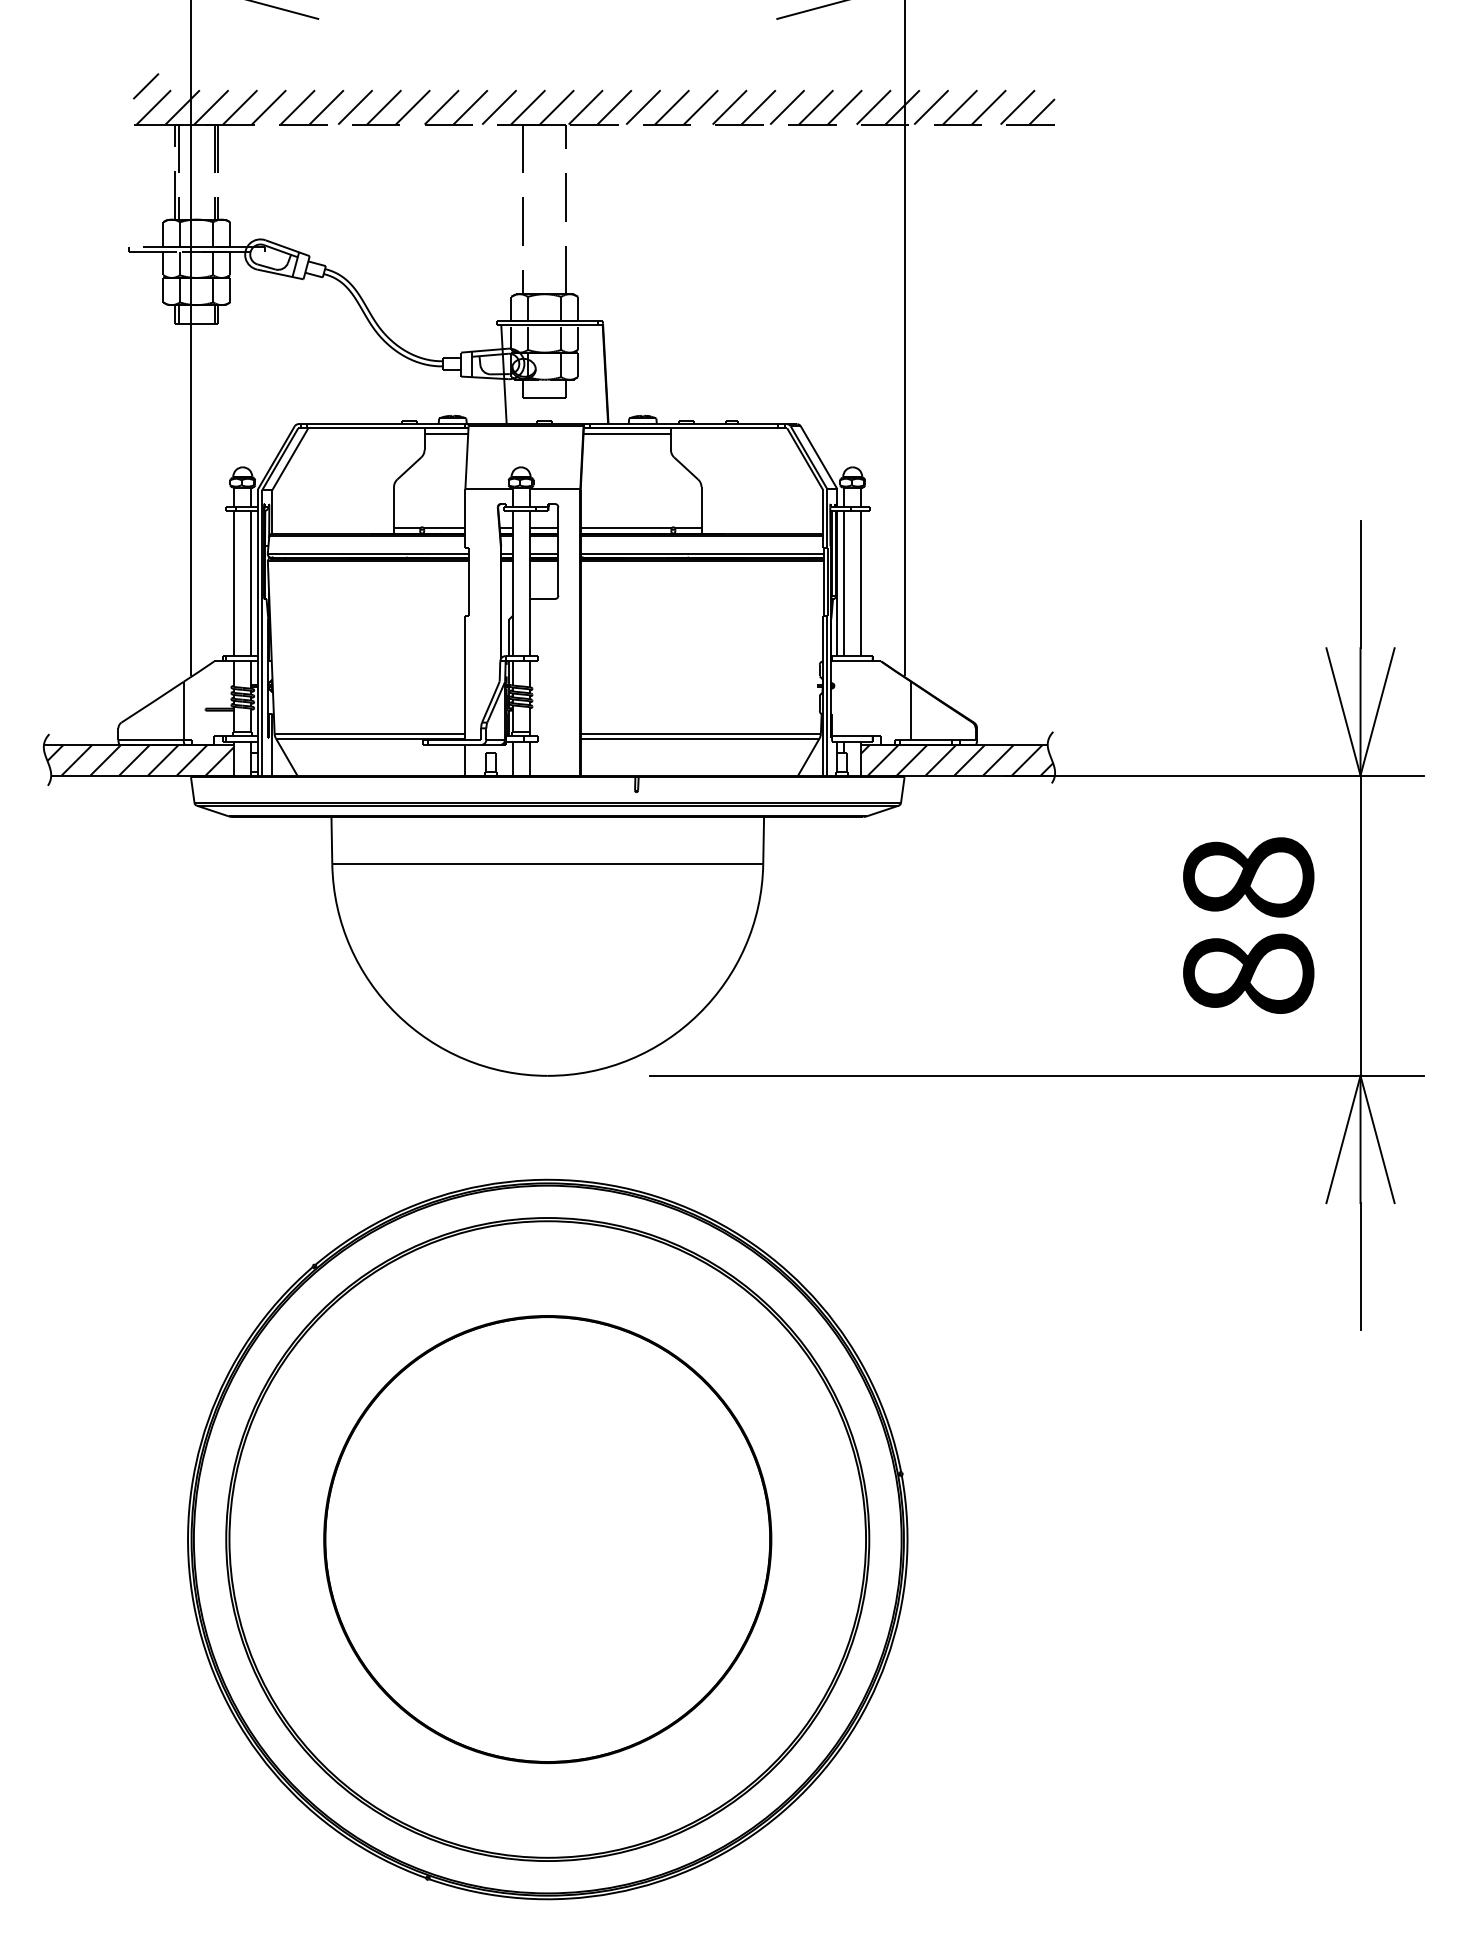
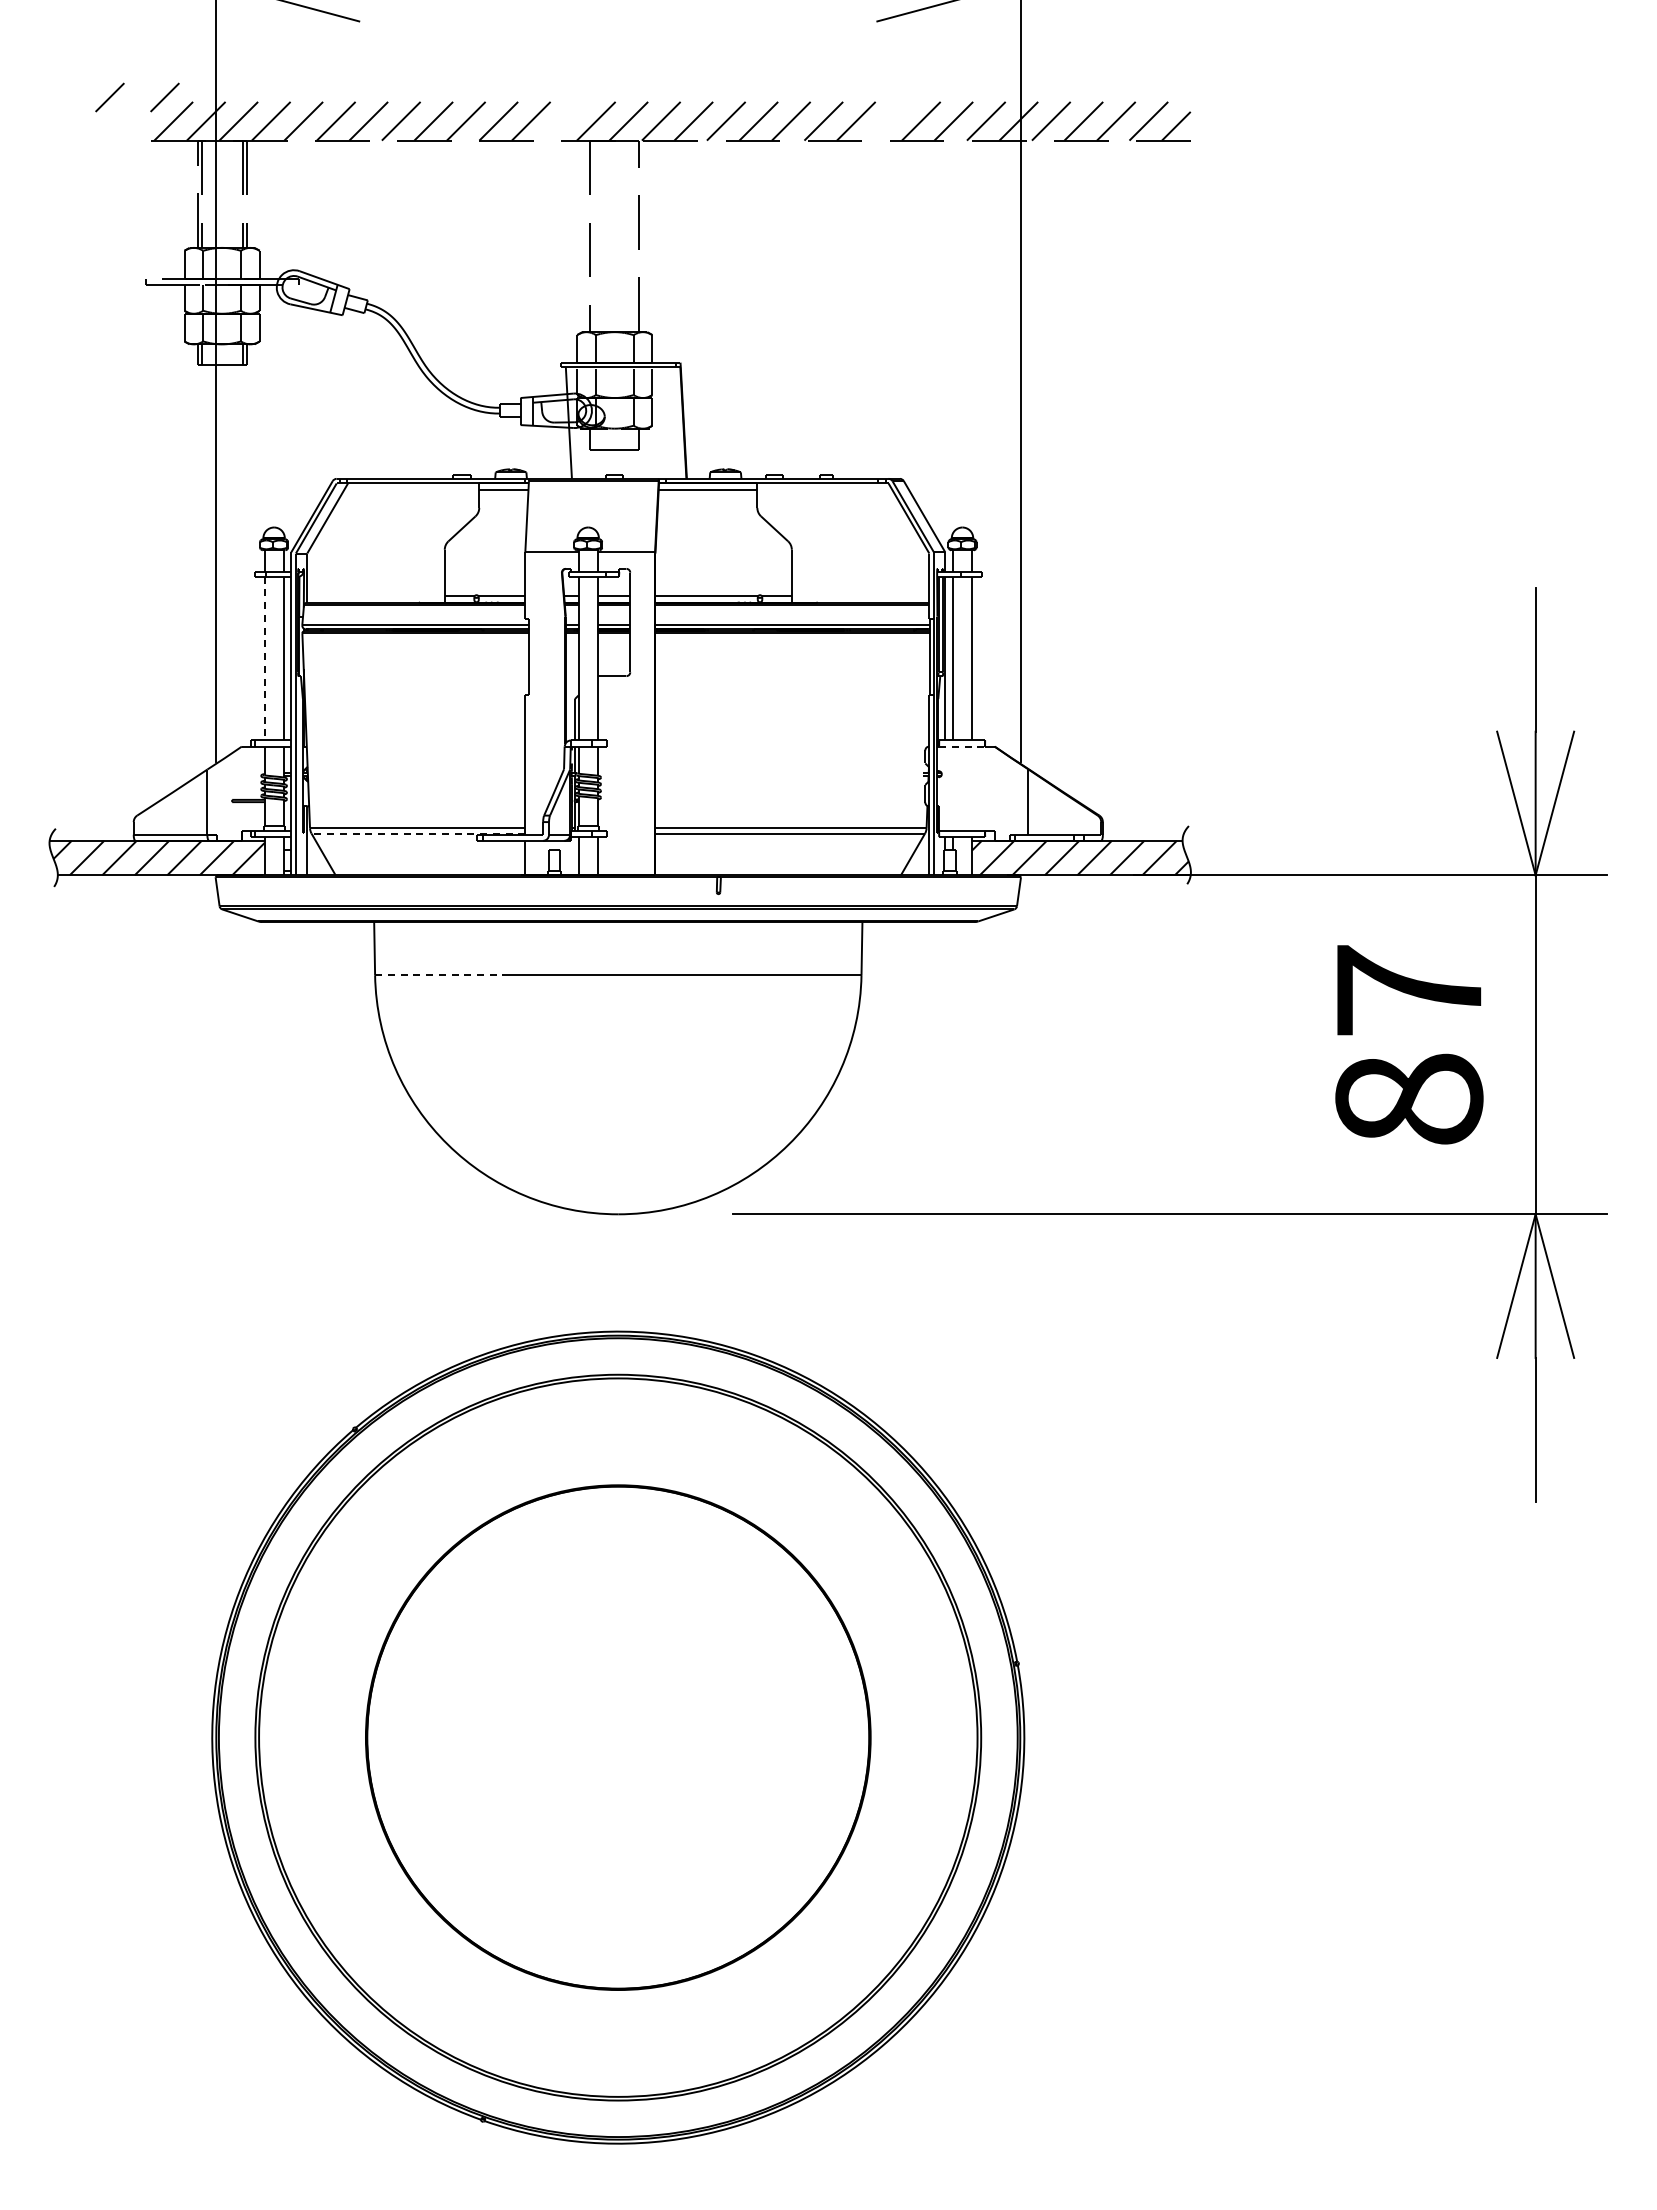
line: (96, 86) -> (109, 97), added
line: (499, 106) -> (563, 120), removed
line: (787, 106) -> (888, 120), removed
line: (234, 583) -> (264, 658), solid -> dashed
line: (852, 661) -> (962, 746), solid -> dashed
line: (370, 738) -> (418, 833), solid -> dashed
line: (388, 864) -> (438, 975), solid -> dashed
text: (1248, 877) -> (1409, 990), 88 -> 87

